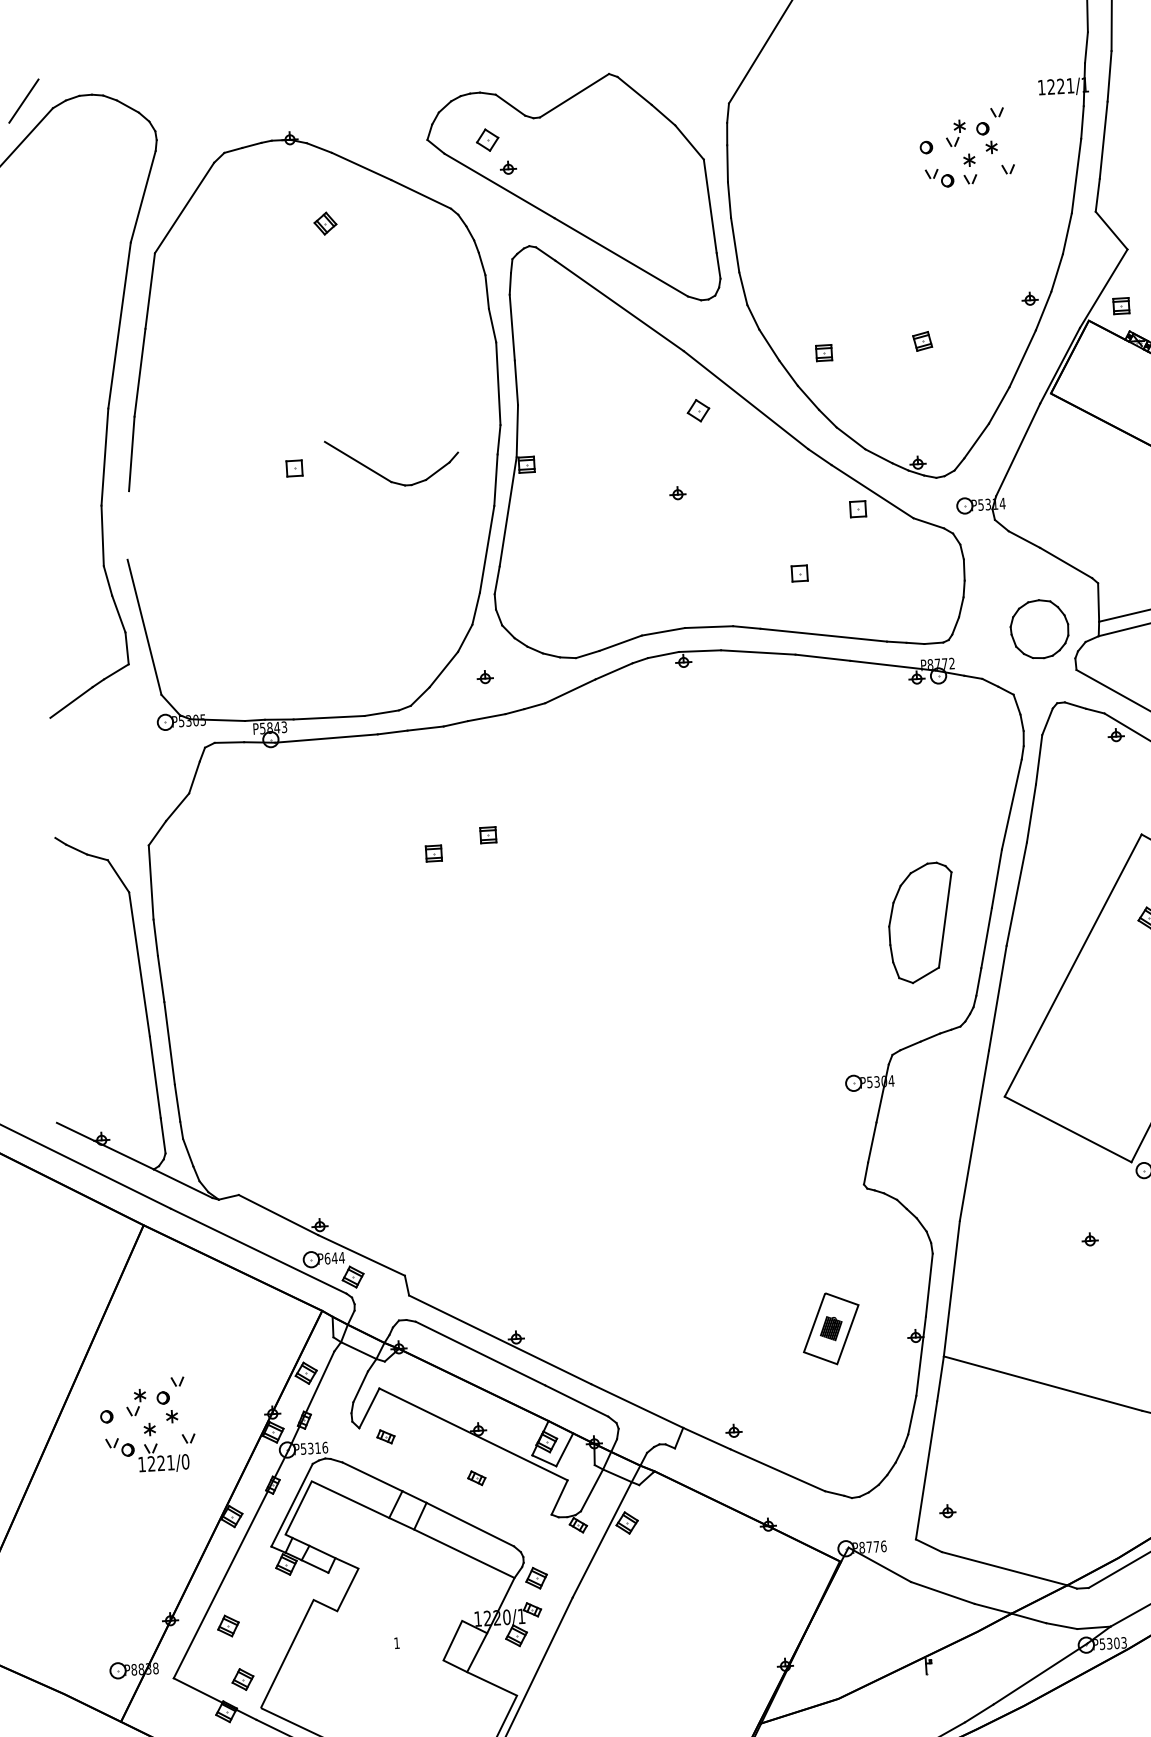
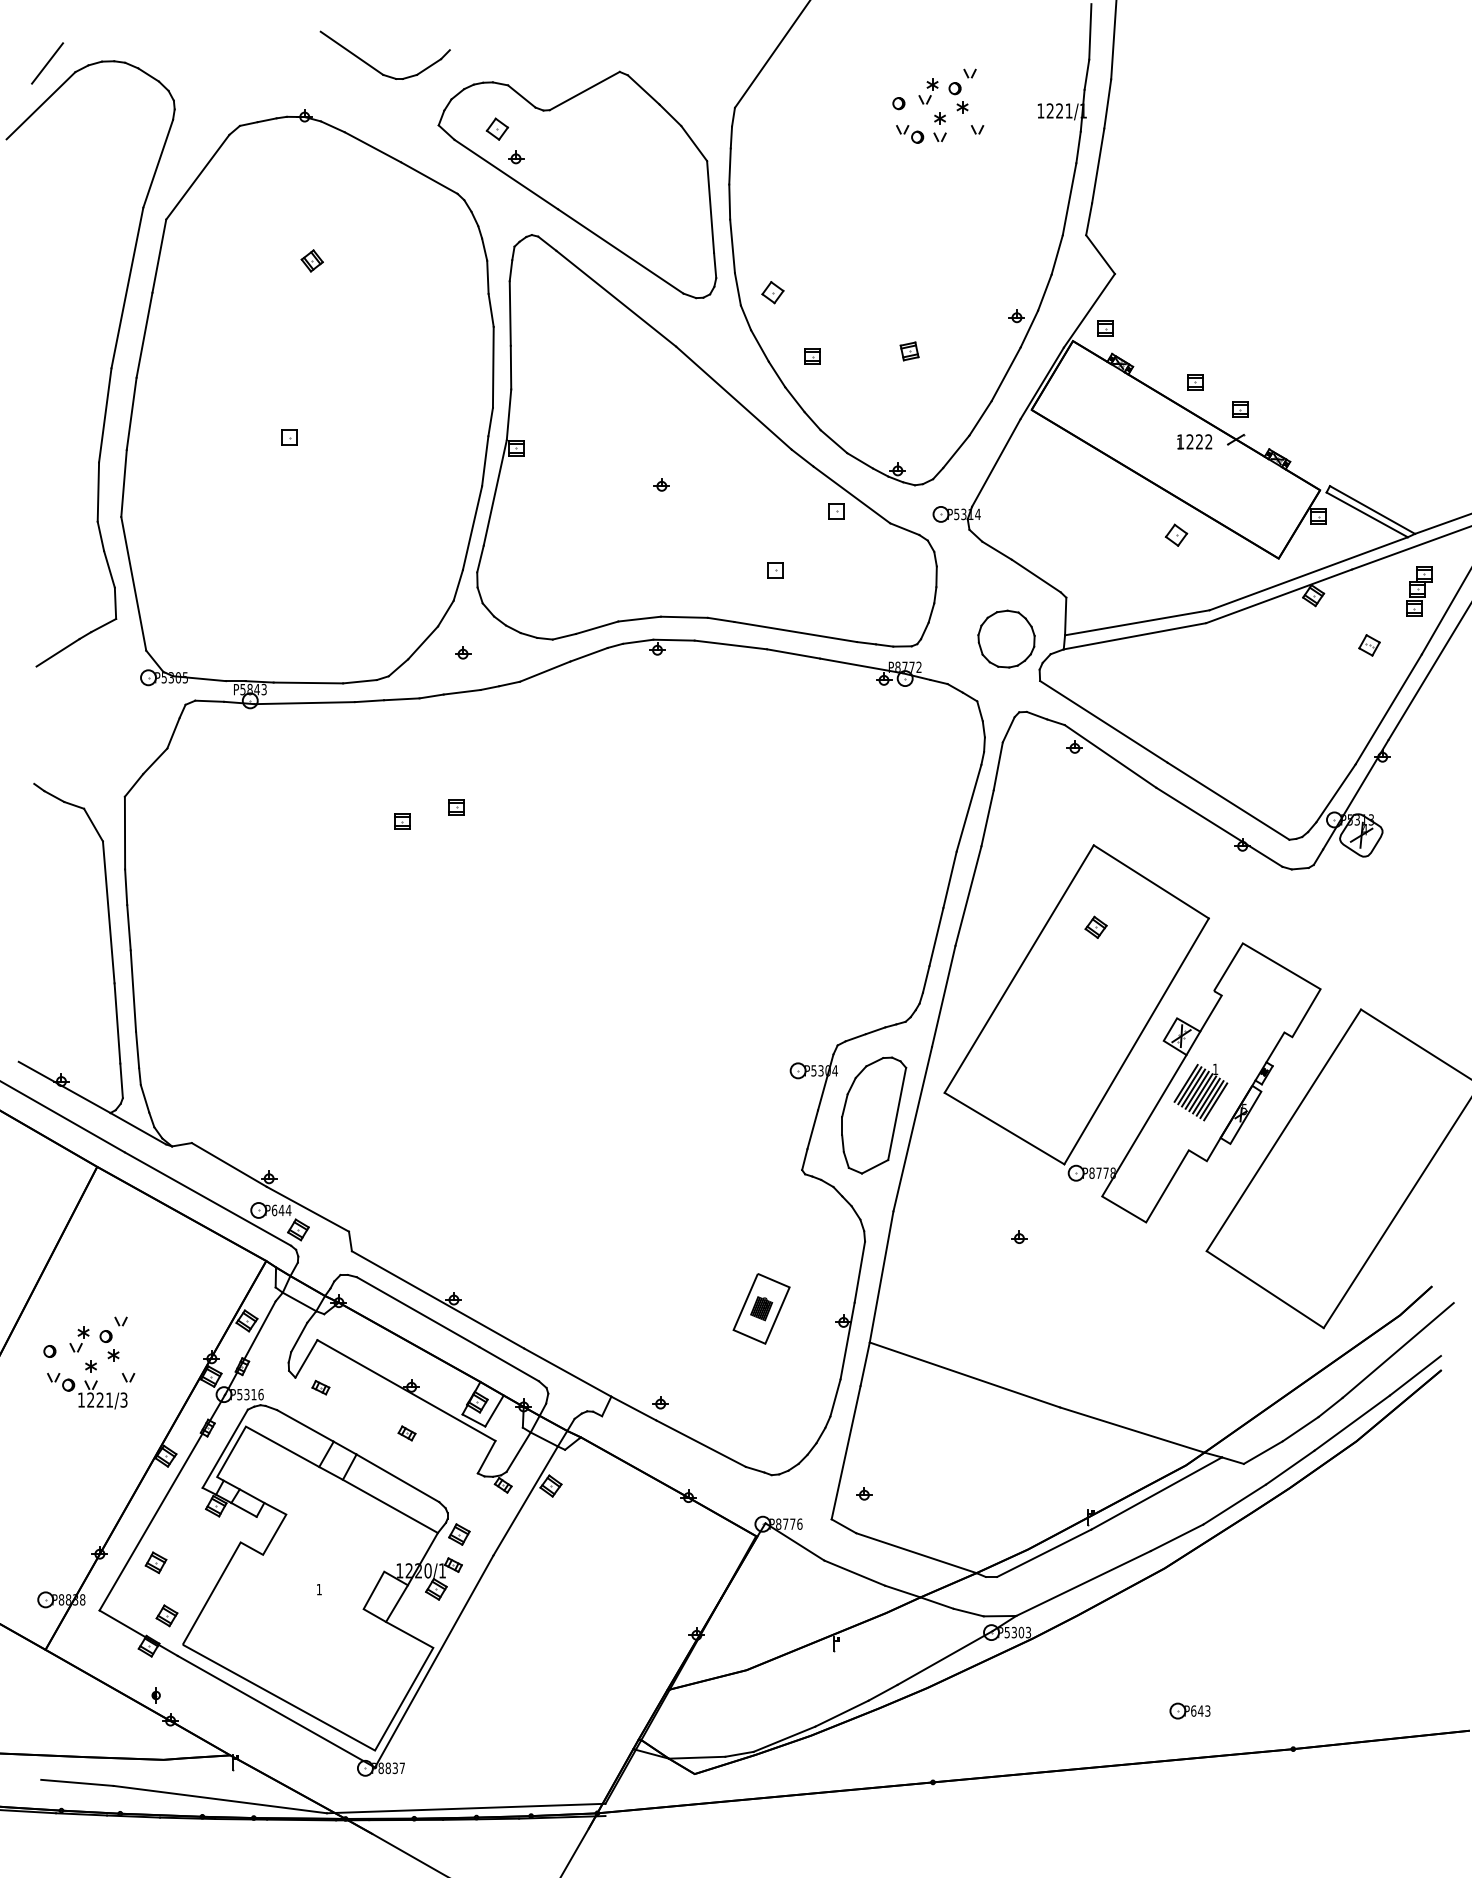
part: (968, 154) -> (939, 112), moved
part: (324, 223) -> (311, 260), moved
part: (698, 410) -> (772, 292), moved
part: (382, 475) -> (374, 67), moved
line: (127, 525) -> (123, 483), added
part: (922, 922) -> (874, 1115), moved
text: (185, 1461) -> (123, 1399), 1221/0 -> 1221/3

